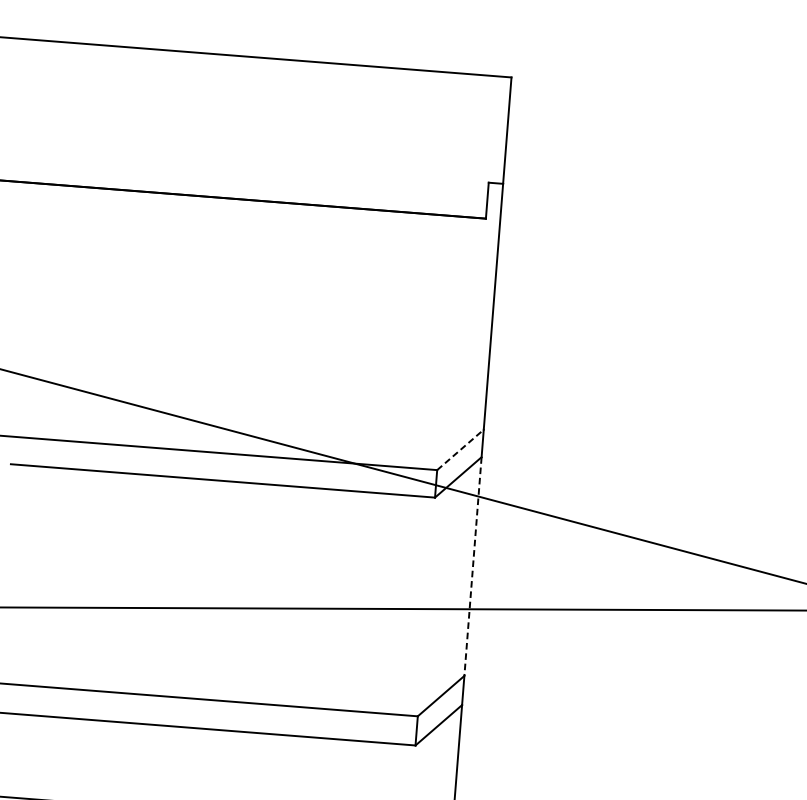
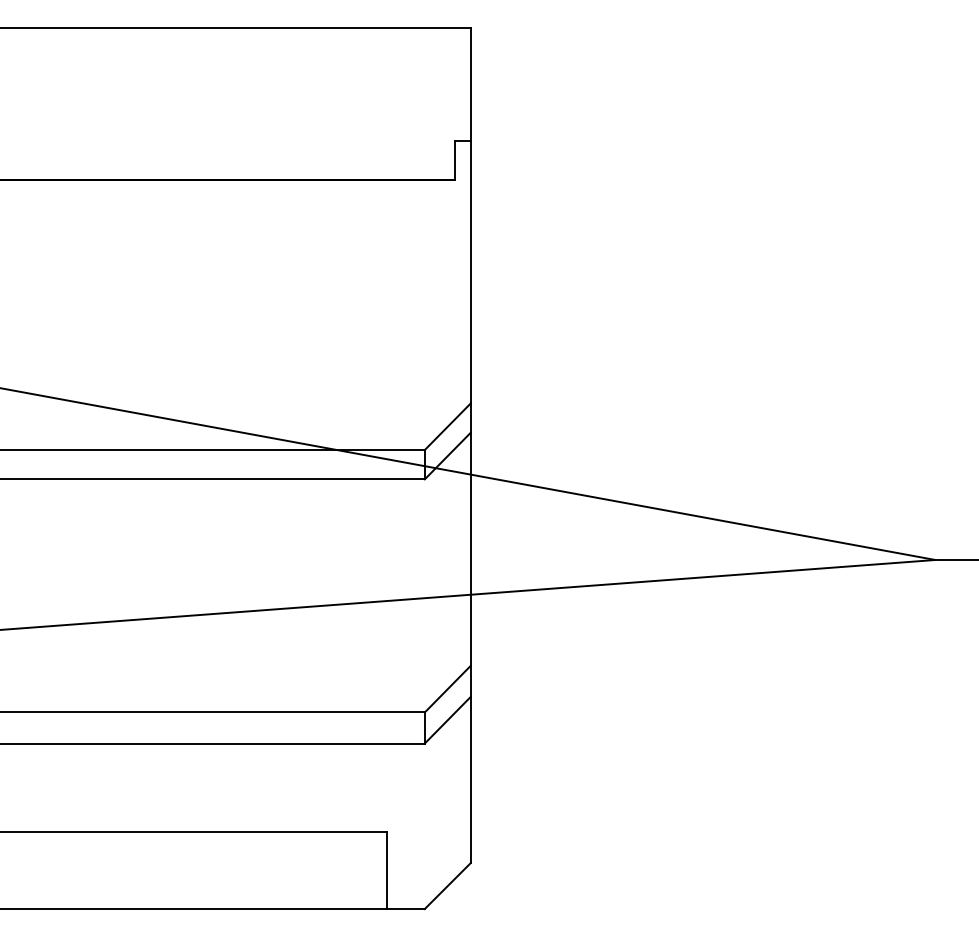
line: (460, 449) -> (447, 426), dashed -> solid
line: (472, 566) -> (470, 549), dashed -> solid

